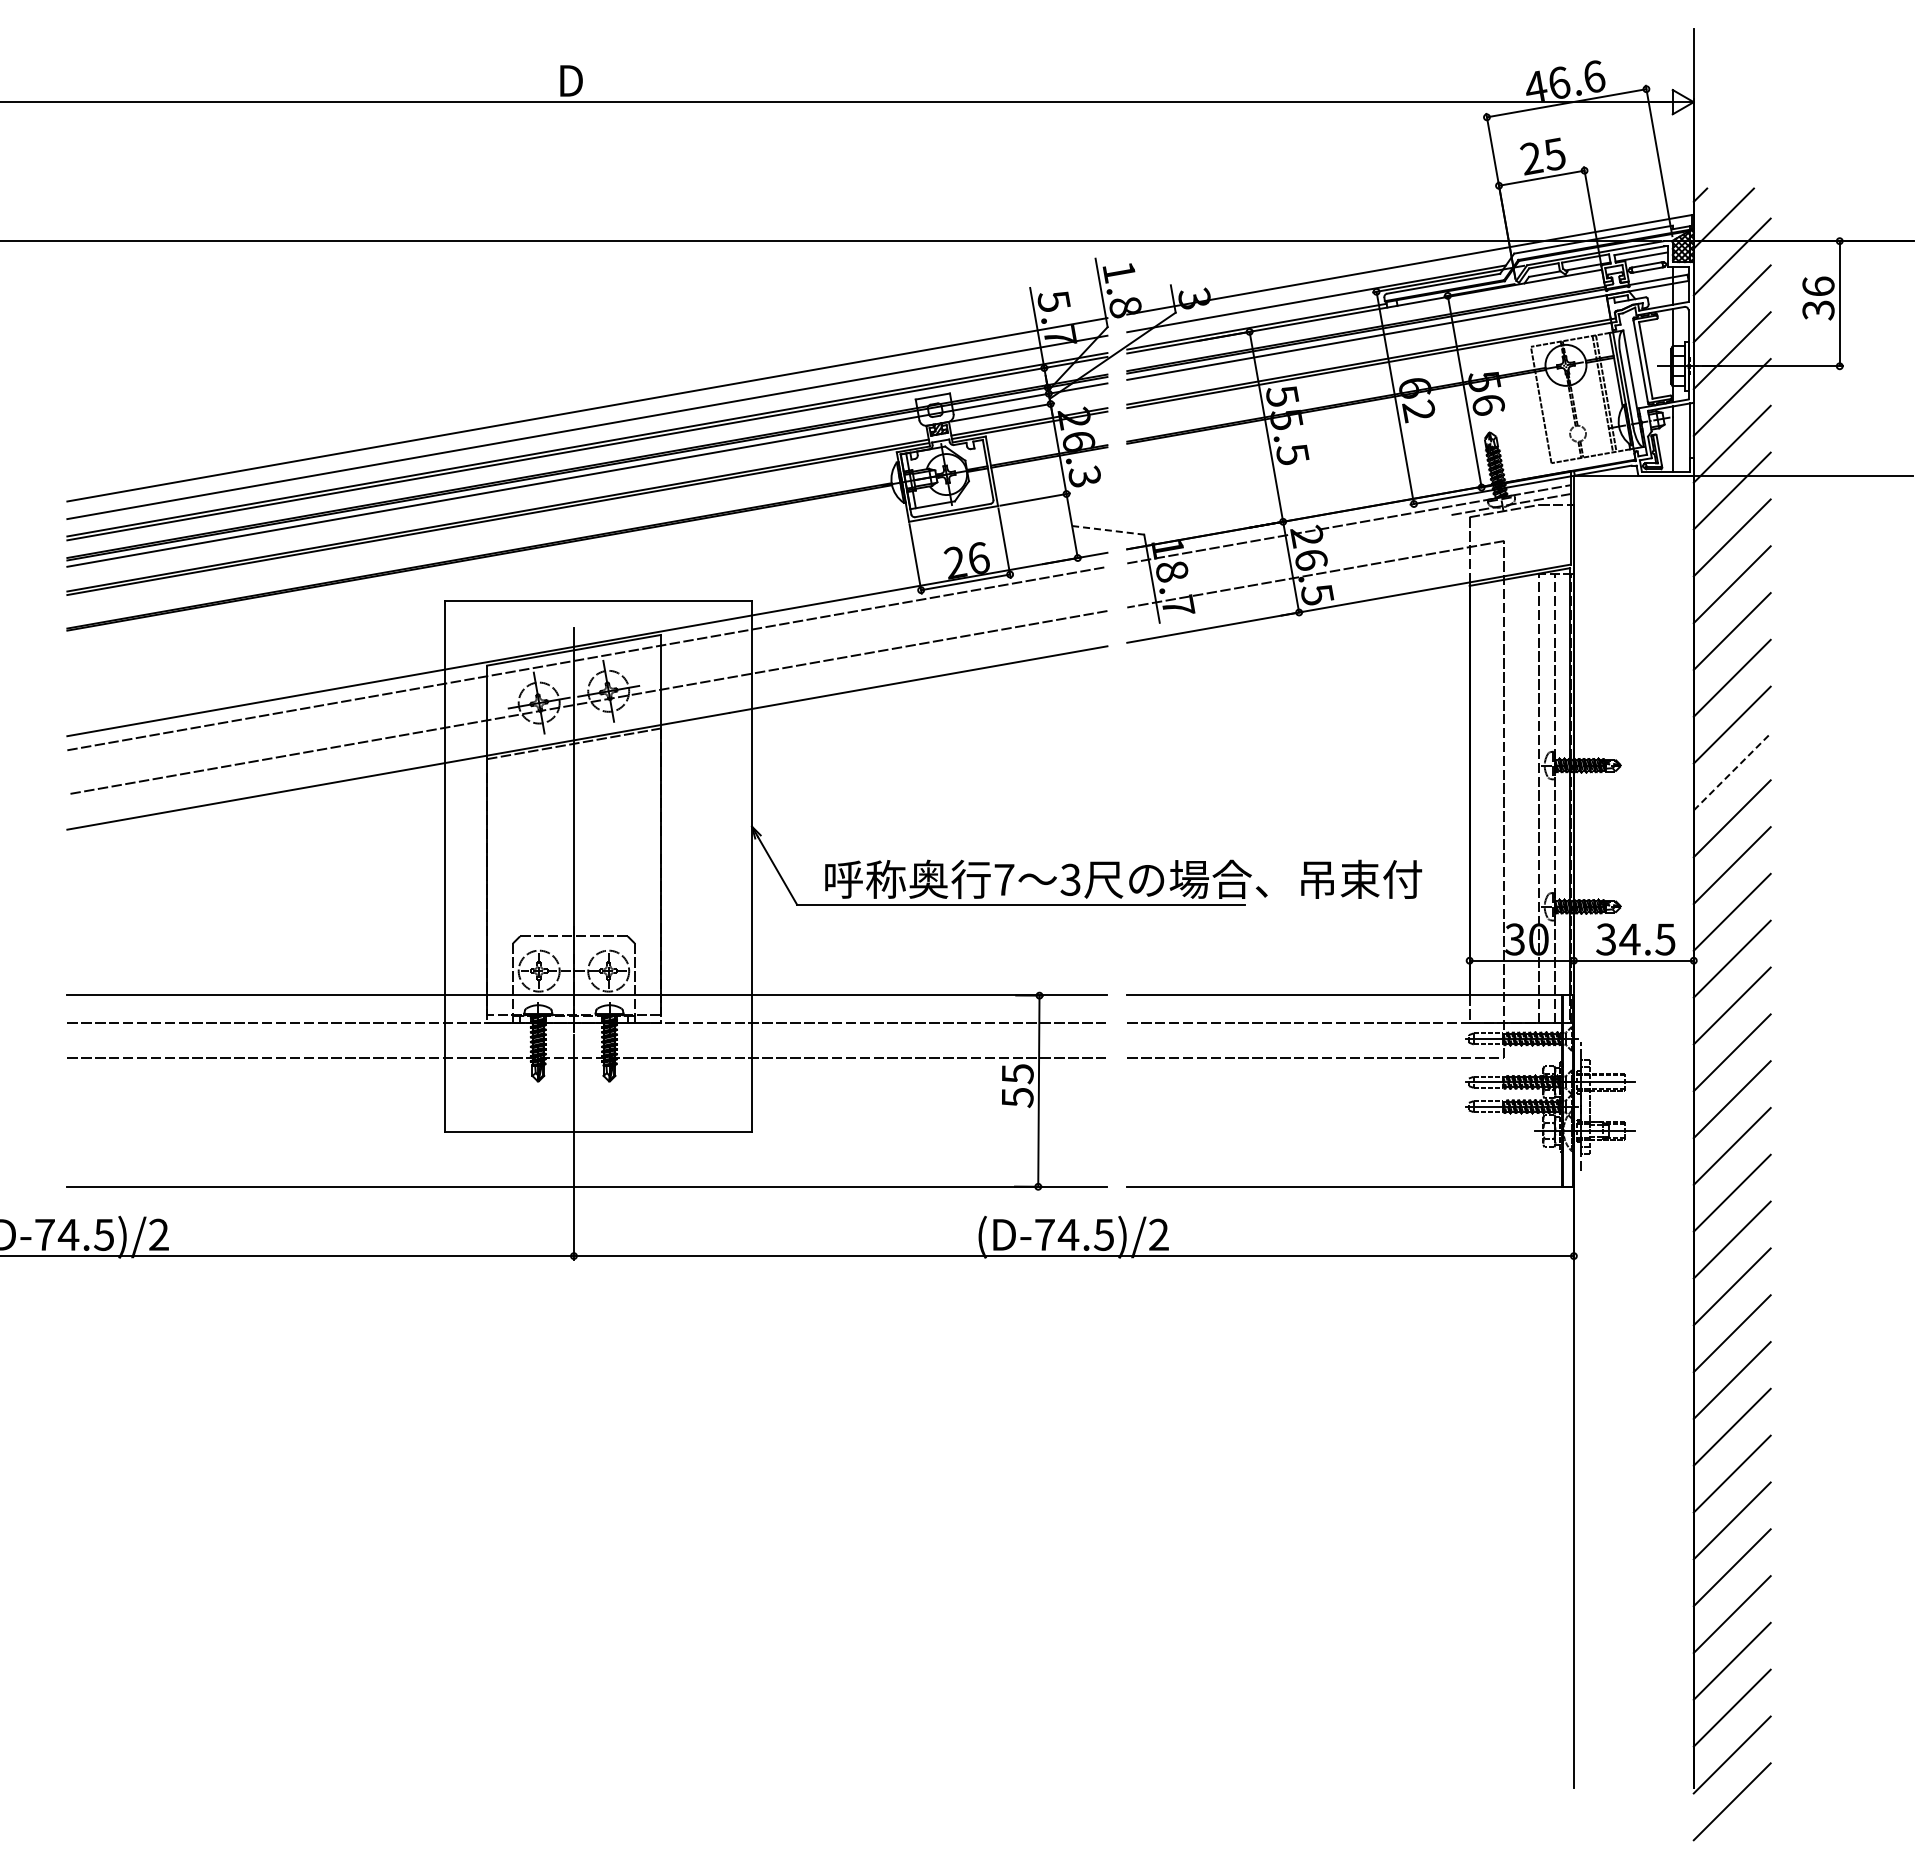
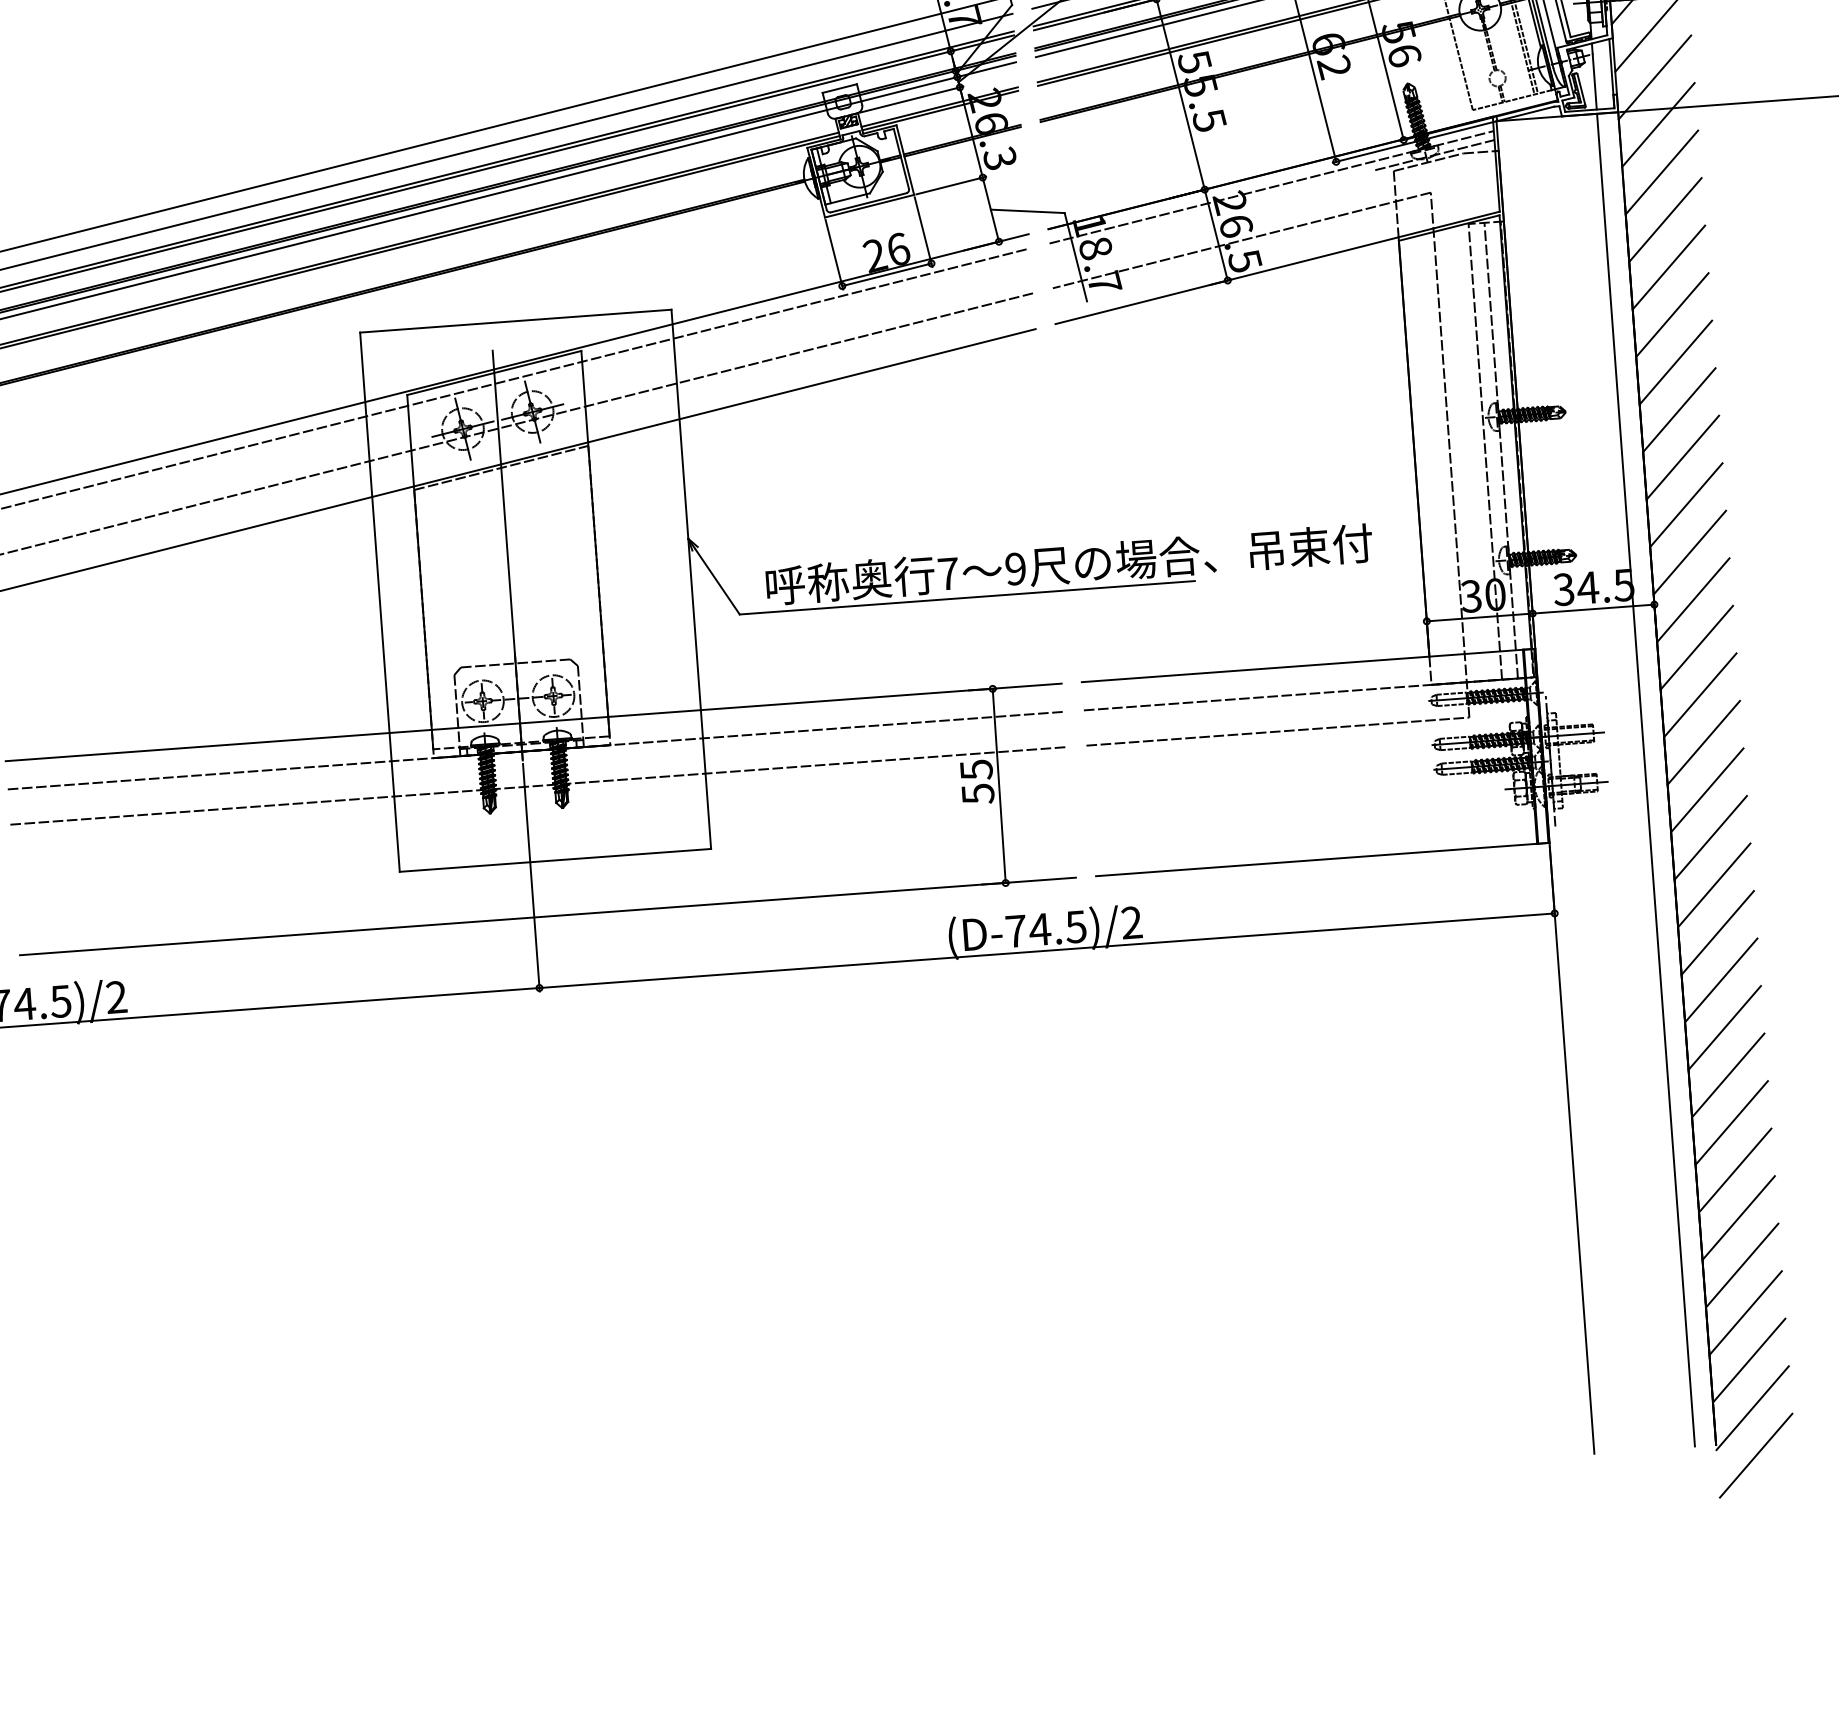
line: (1108, 530) -> (1028, 211), dashed -> solid
line: (1732, 771) -> (1679, 409), dashed -> solid
text: (1070, 879) -> (1015, 568), 3 -> 9
line: (1672, 1131) -> (1645, 779), added

